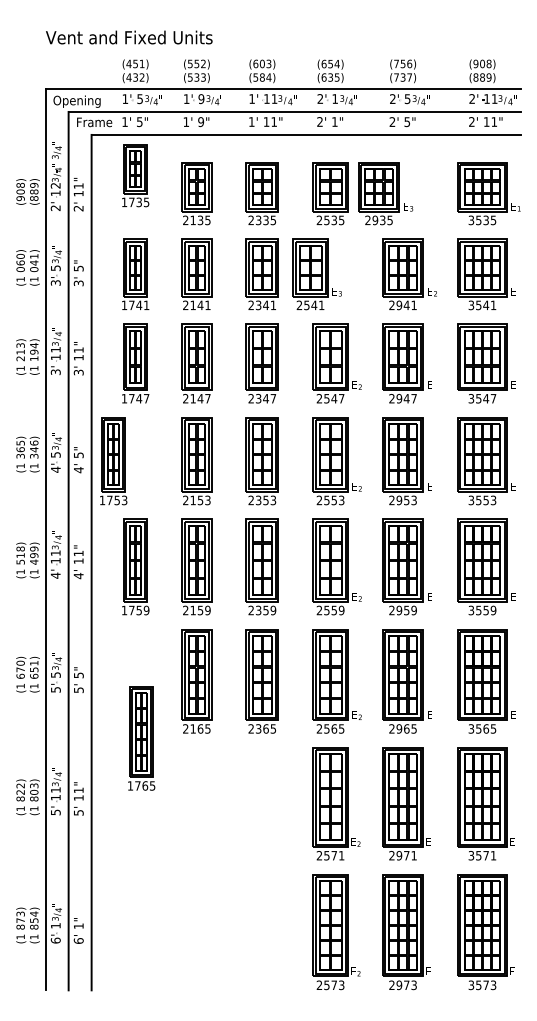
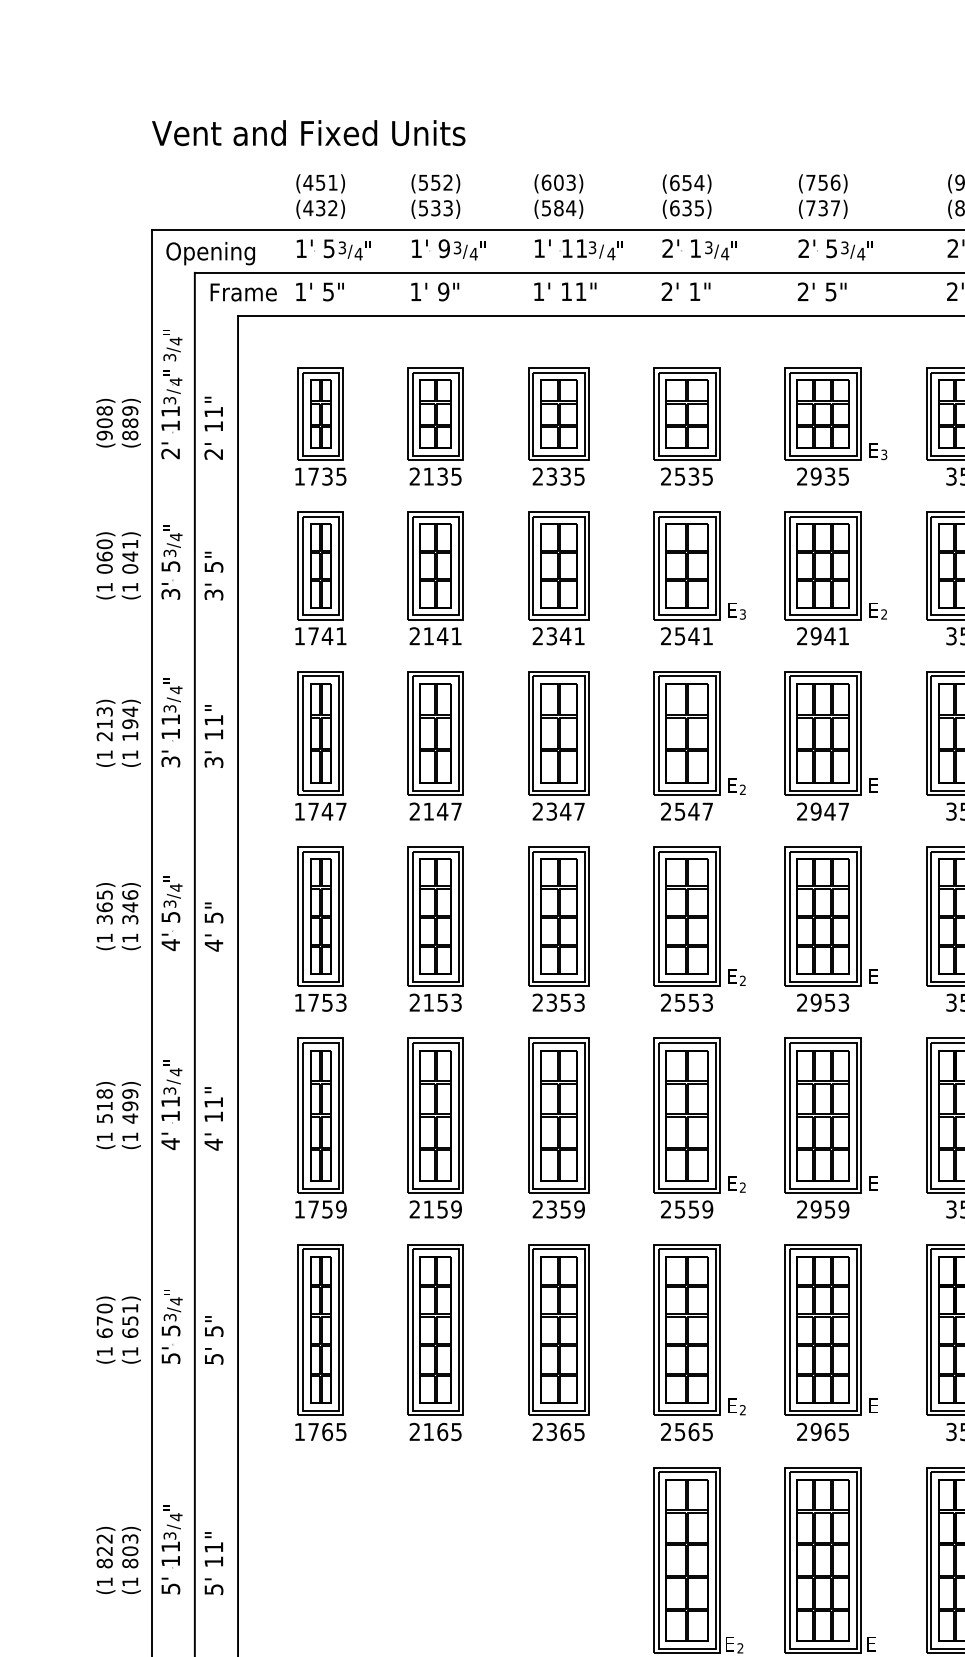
part: (135, 175) -> (320, 426), moved
text: (55, 185) -> (170, 411), 12 -> 11
part: (385, 193) -> (835, 426), moved
part: (316, 274) -> (698, 578), moved
part: (113, 461) -> (320, 929), moved
part: (141, 738) -> (320, 1342), moved

